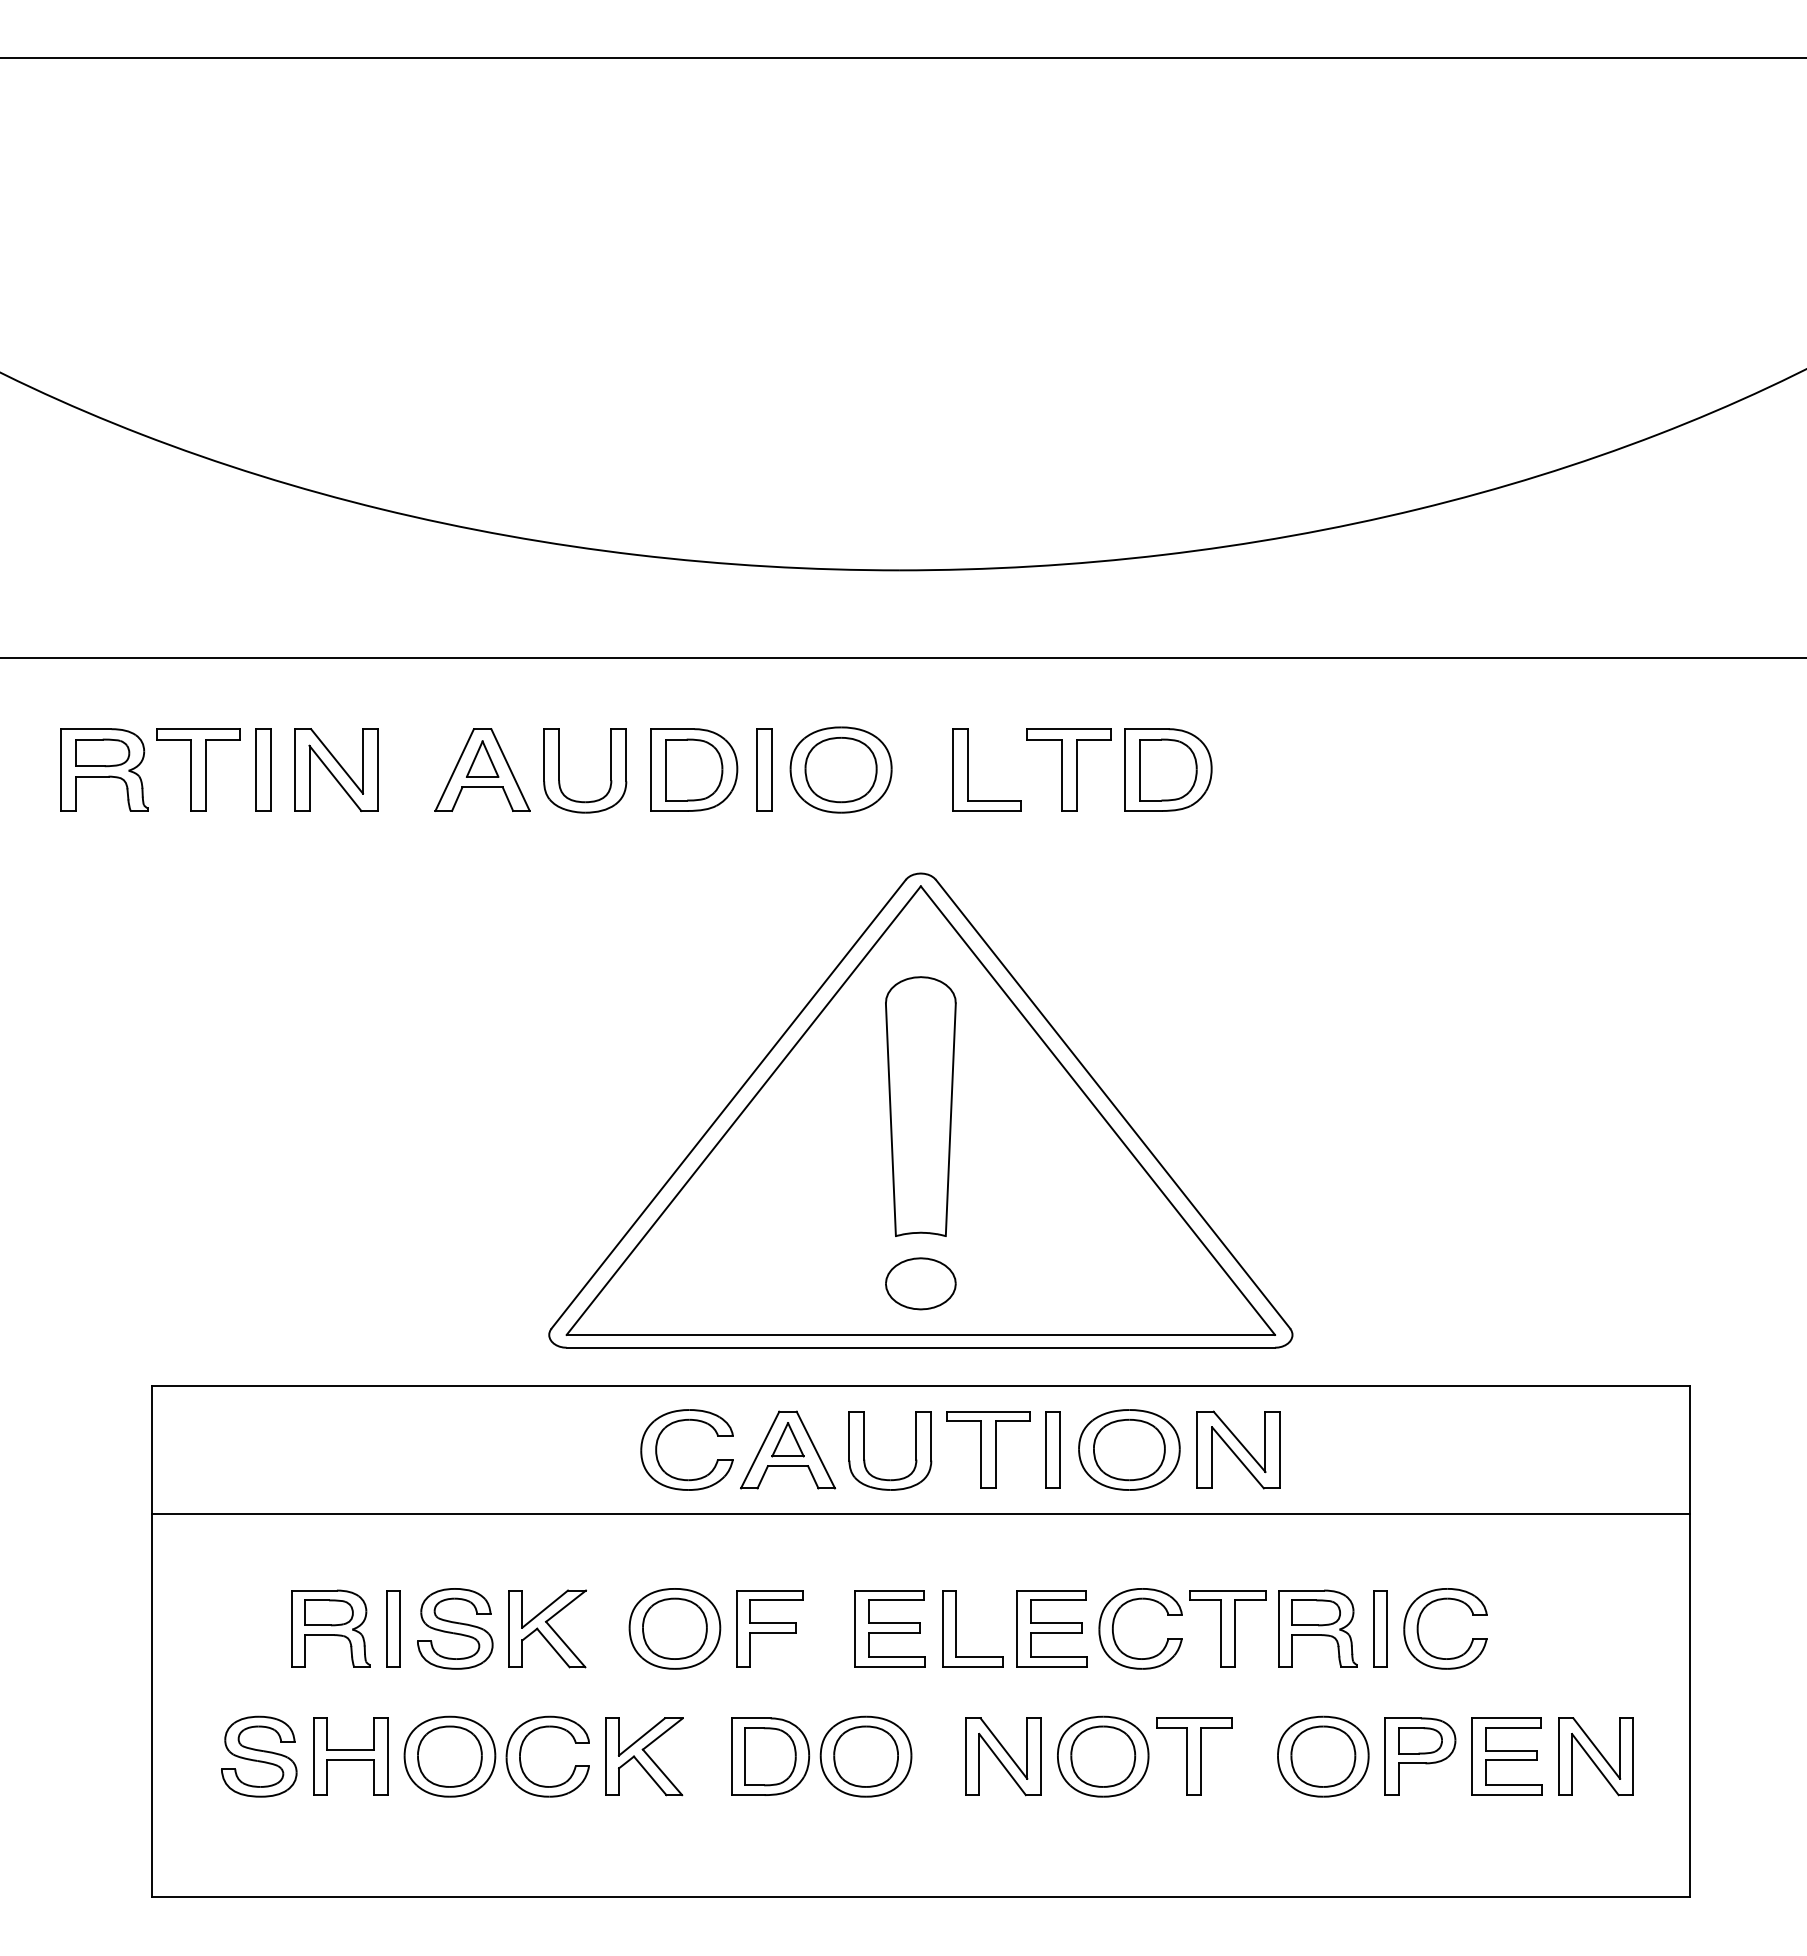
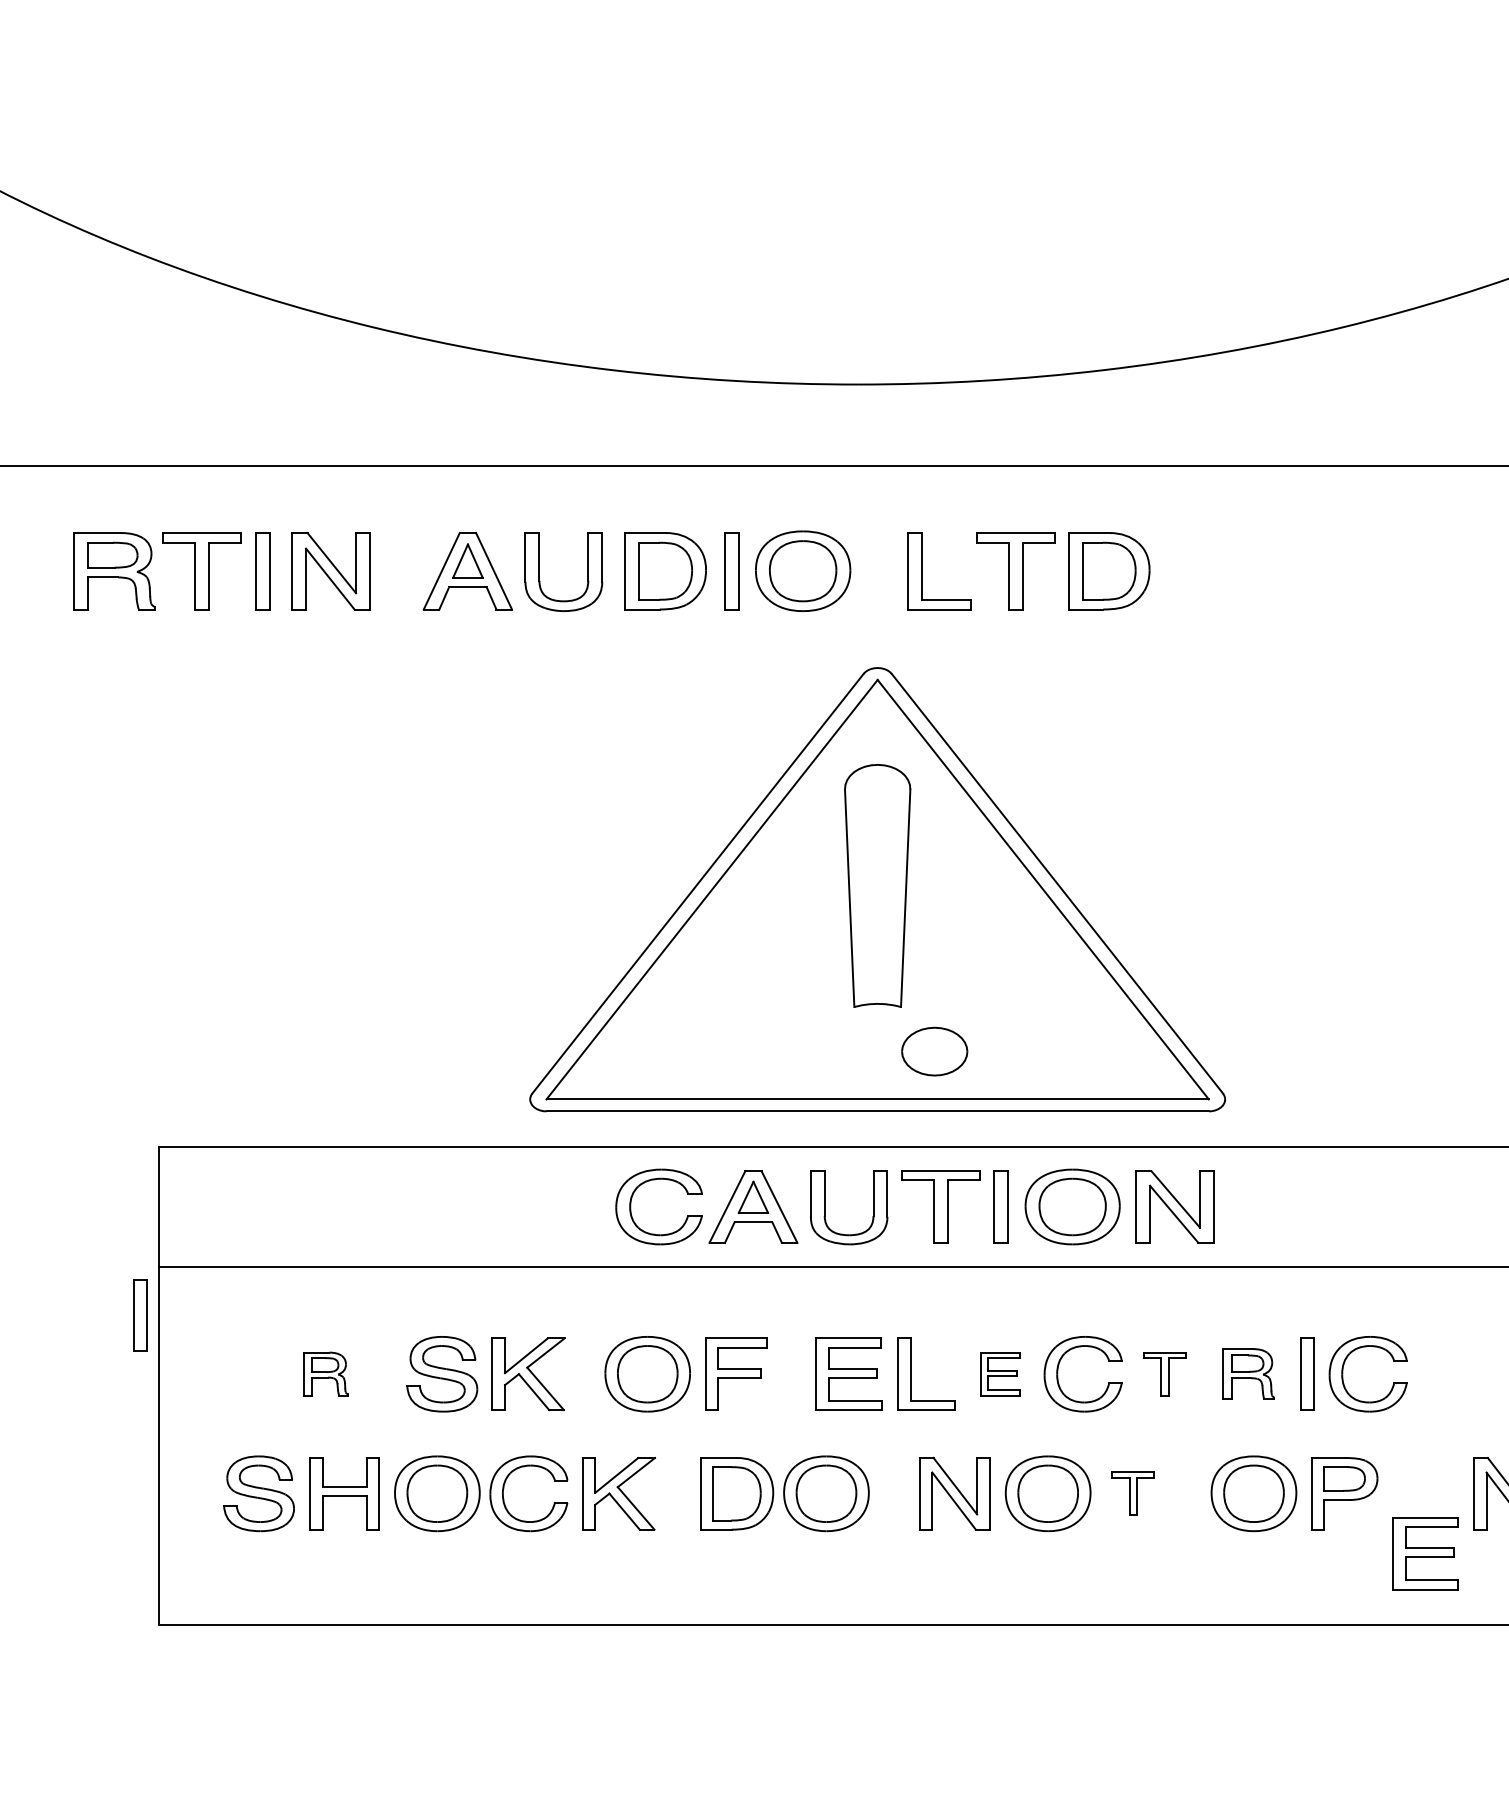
part: (920, 1283) -> (934, 1051), moved
part: (330, 1628) -> (325, 1373), size x0.6
part: (393, 1628) -> (140, 1314), moved
part: (1051, 1628) -> (999, 1373), size x0.6
part: (1227, 1628) -> (1164, 1373), size x0.6
part: (1317, 1628) -> (1248, 1373), size x0.7
part: (1194, 1756) -> (1133, 1493), size x0.6
part: (1506, 1756) -> (1425, 1553), moved

